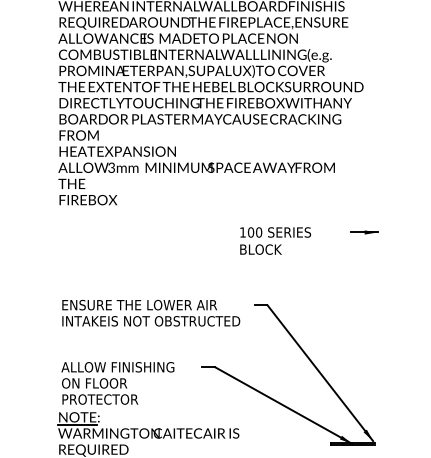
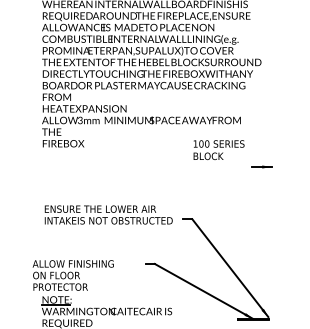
text: (275, 240) -> (218, 149), moved
text: (151, 312) -> (108, 214), moved
text: (117, 383) -> (73, 275), moved

